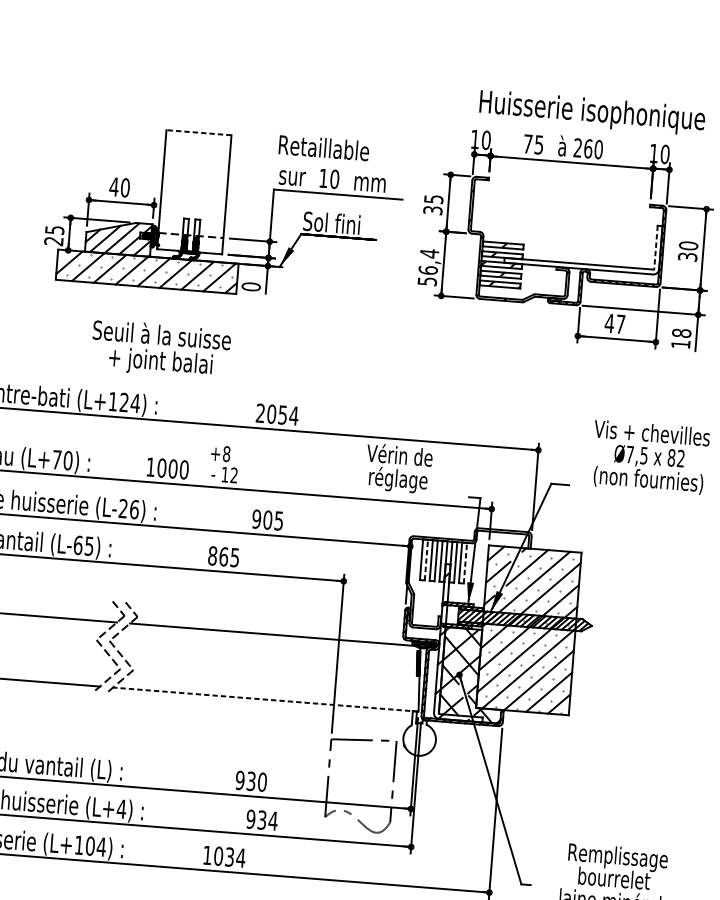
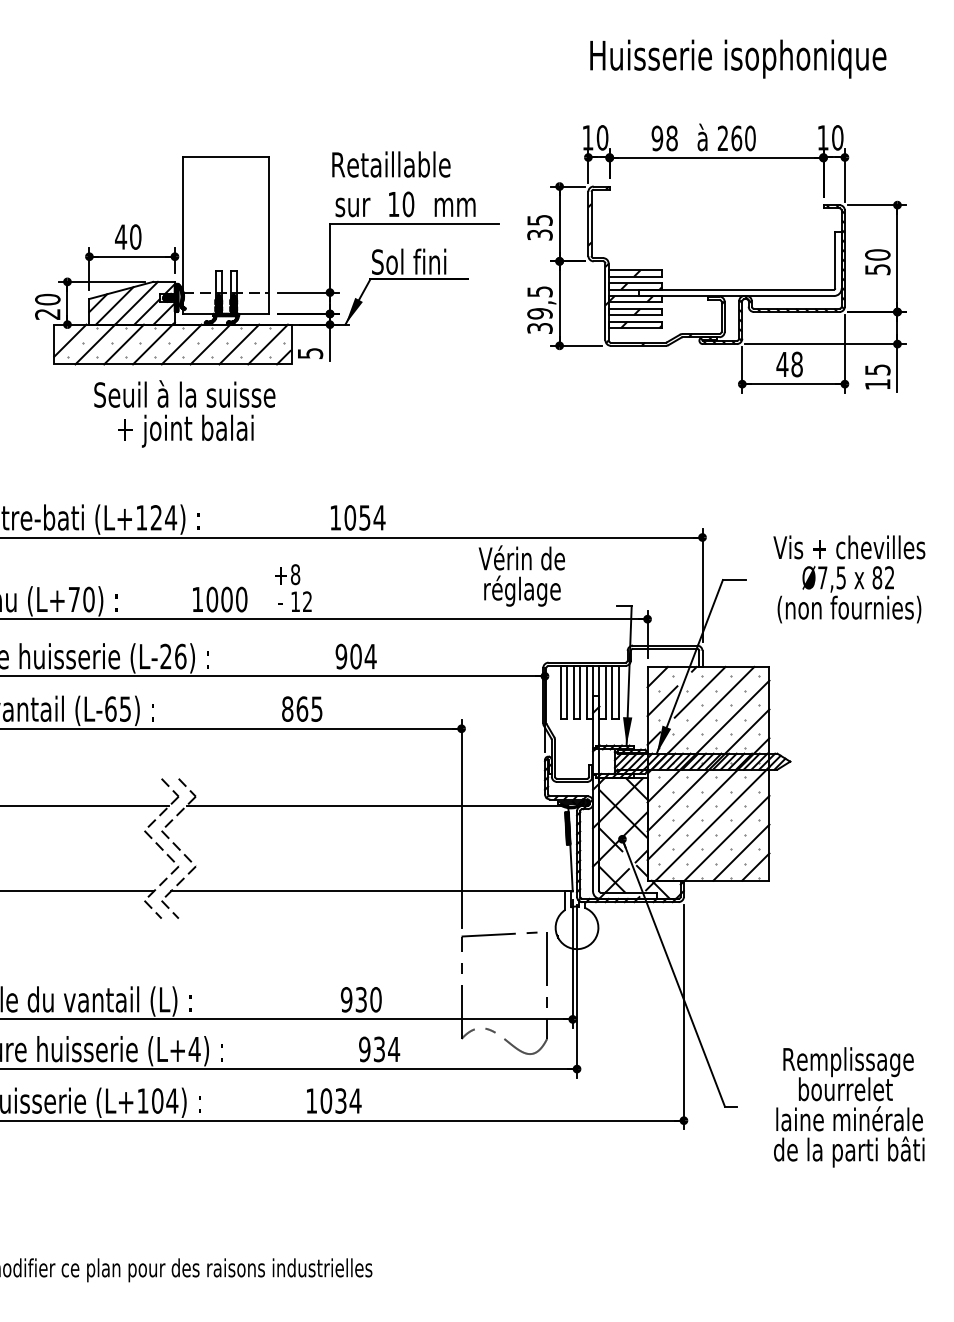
text: (592, 112) -> (738, 58), moved
line: (199, 132) -> (226, 157), dashed -> solid
text: (533, 144) -> (664, 138), 75 -> 98
text: (54, 230) -> (47, 299), 25 -> 20
line: (656, 247) -> (835, 260), dashed -> solid
text: (687, 256) -> (877, 269), 30 -> 50
text: (428, 267) -> (539, 309), 56,4 -> 39,5
text: (251, 286) -> (310, 353), 0 -> 5
text: (620, 324) -> (796, 364), 47 -> 48
text: (681, 332) -> (877, 369), 18 -> 15
text: (160, 349) -> (184, 413), moved
text: (260, 413) -> (335, 517), 2054 -> 1054
text: (650, 457) -> (849, 579), moved
text: (278, 520) -> (370, 656), 905 -> 904
line: (426, 560) -> (567, 692), dashed -> solid
line: (465, 563) -> (618, 692), dashed -> solid
line: (265, 699) -> (371, 891), dashed -> solid
line: (97, 700) -> (152, 909), added
line: (110, 701) -> (169, 909), added

